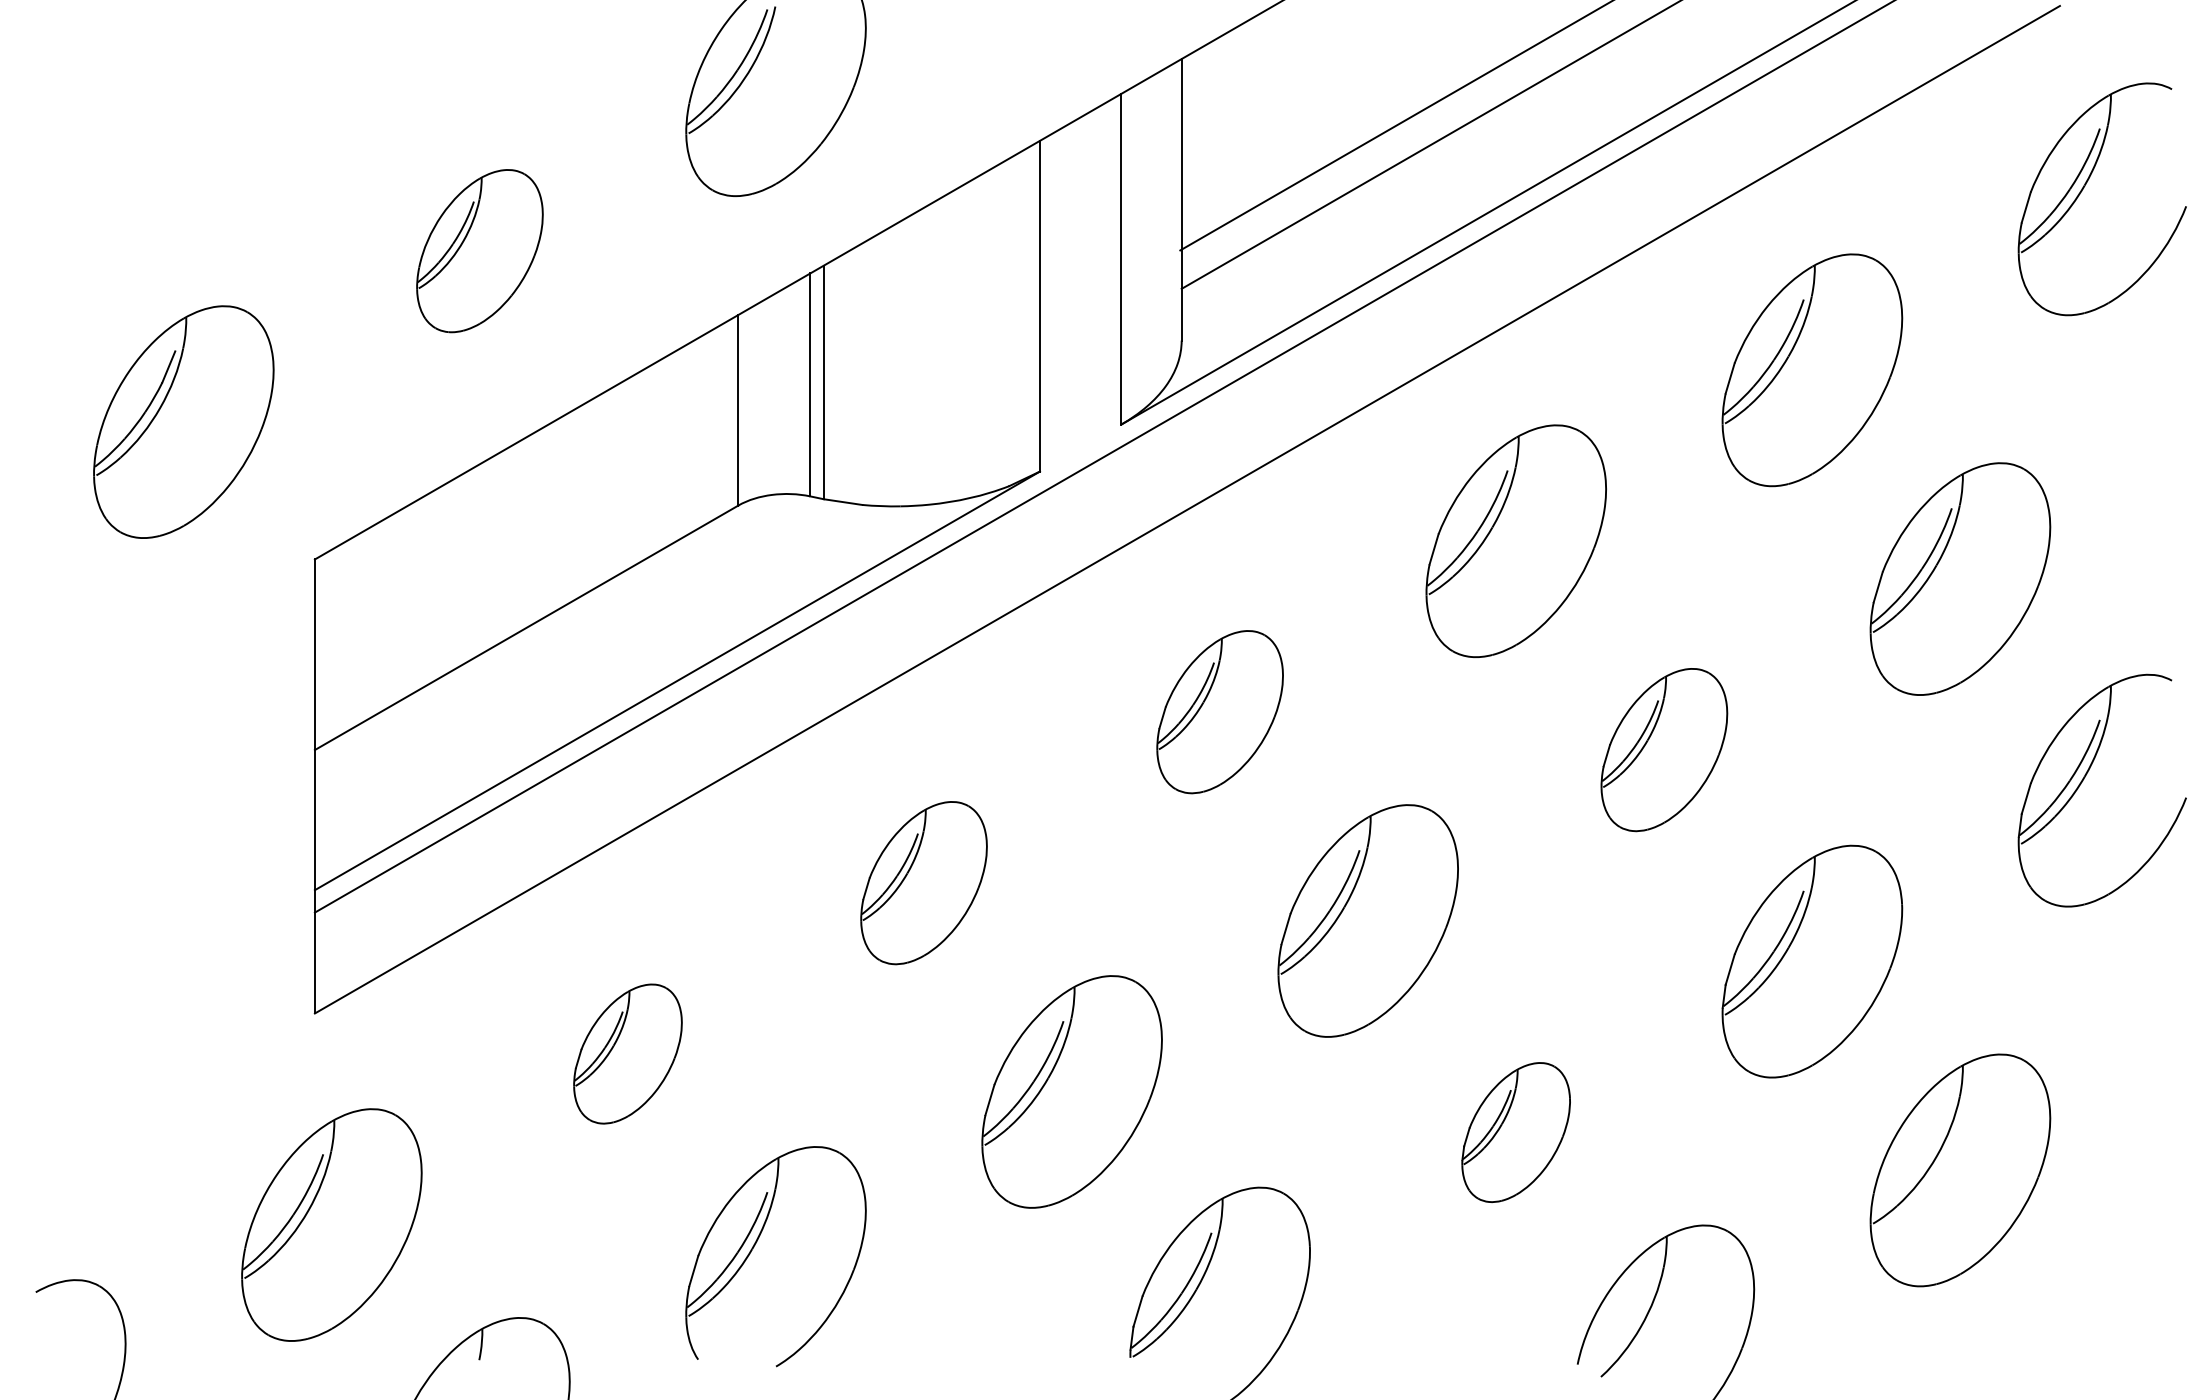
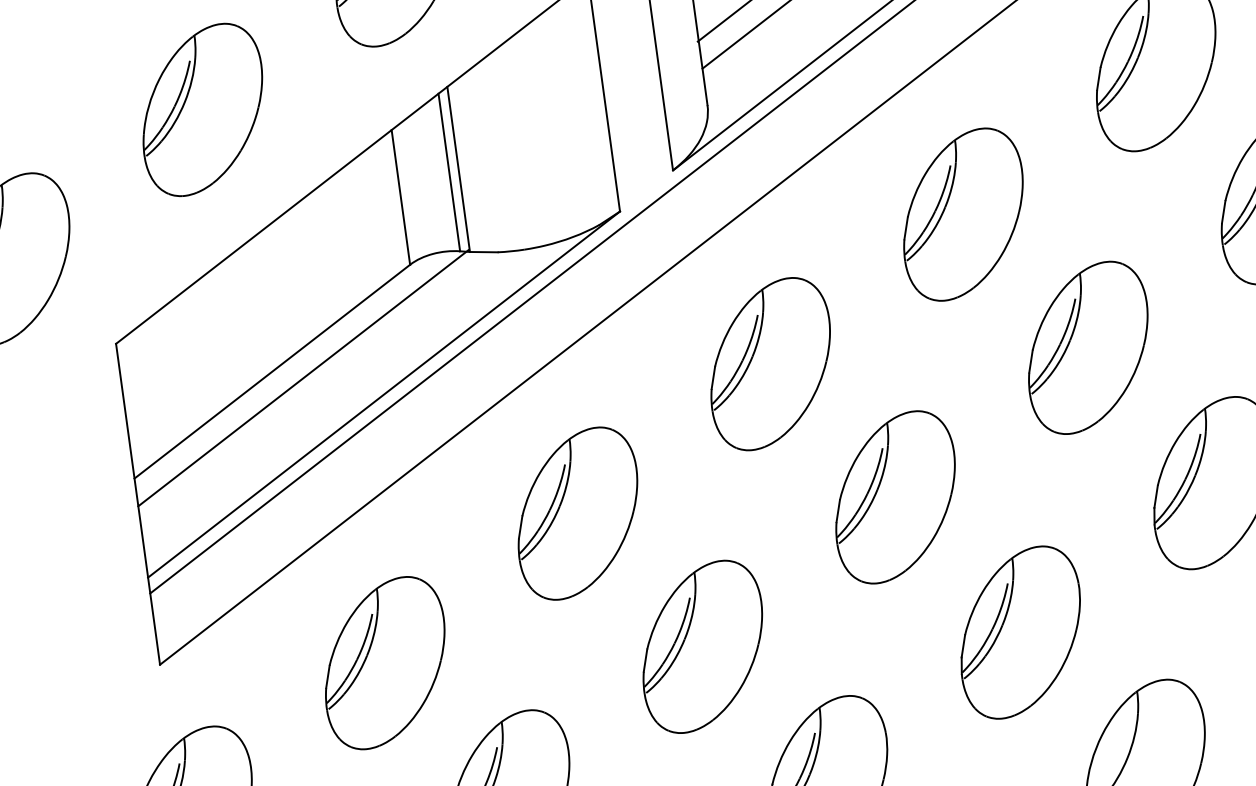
part: (479, 250) -> (202, 109), size x1.43
line: (568, 642) -> (303, 377), added
part: (1219, 711) -> (770, 363), size x1.43
part: (1664, 749) -> (1088, 347), size x1.43
part: (923, 882) -> (577, 513), size x1.43
part: (627, 1053) -> (384, 662), size x1.67
part: (1515, 1132) -> (1020, 632), size x1.67

